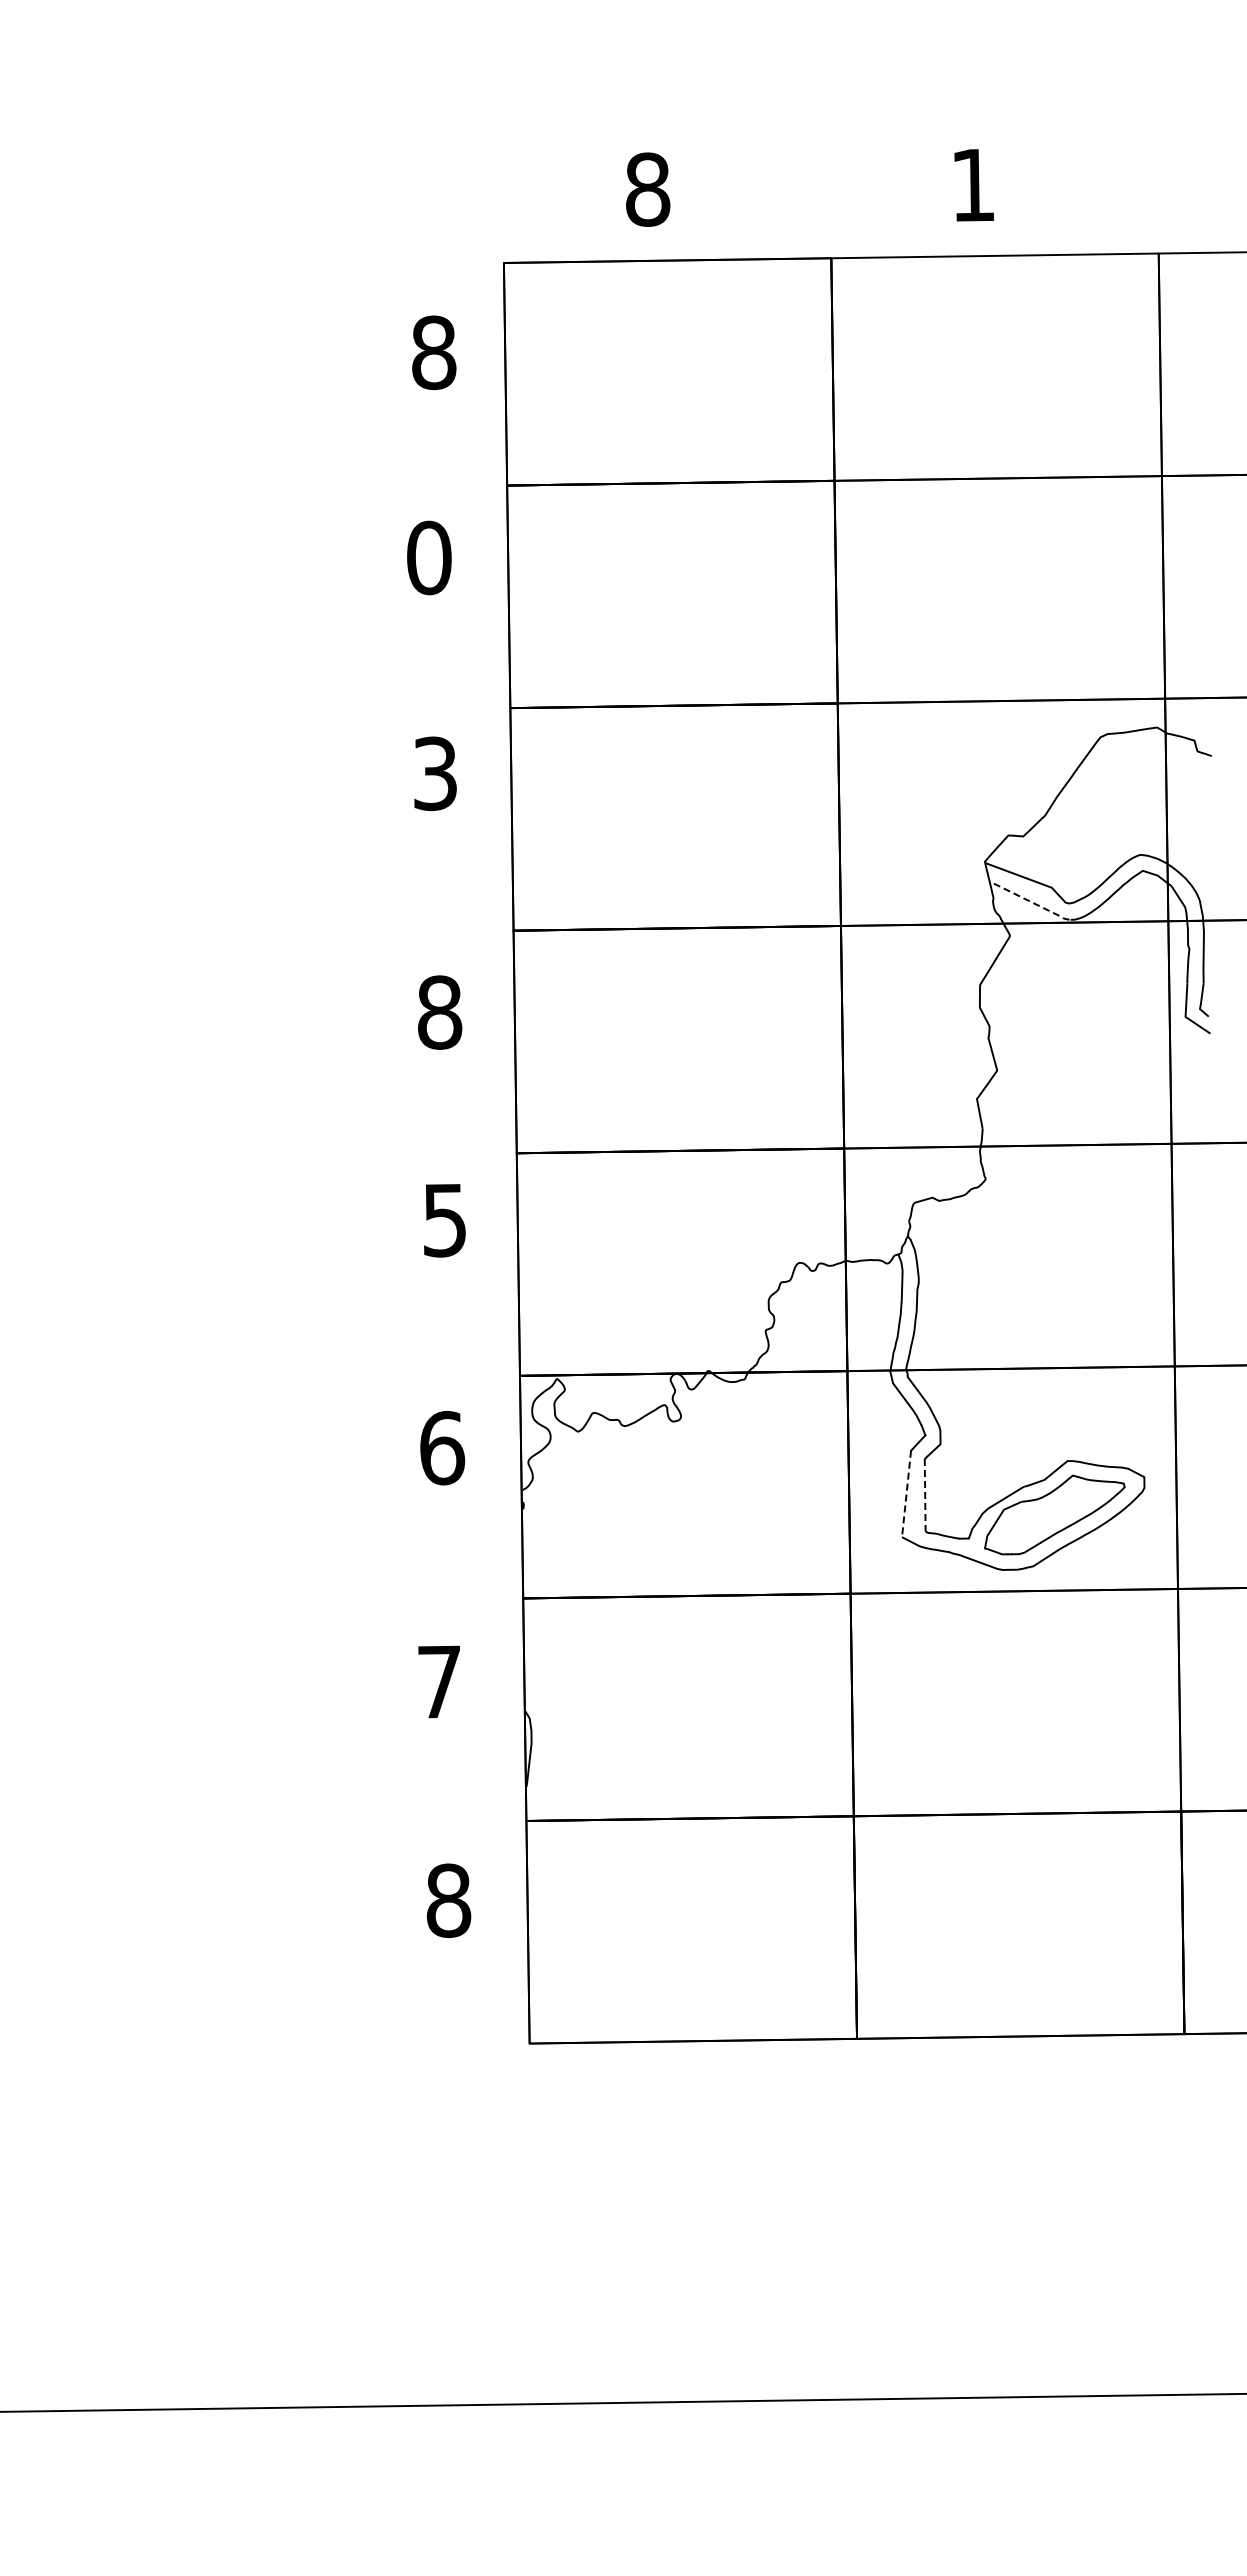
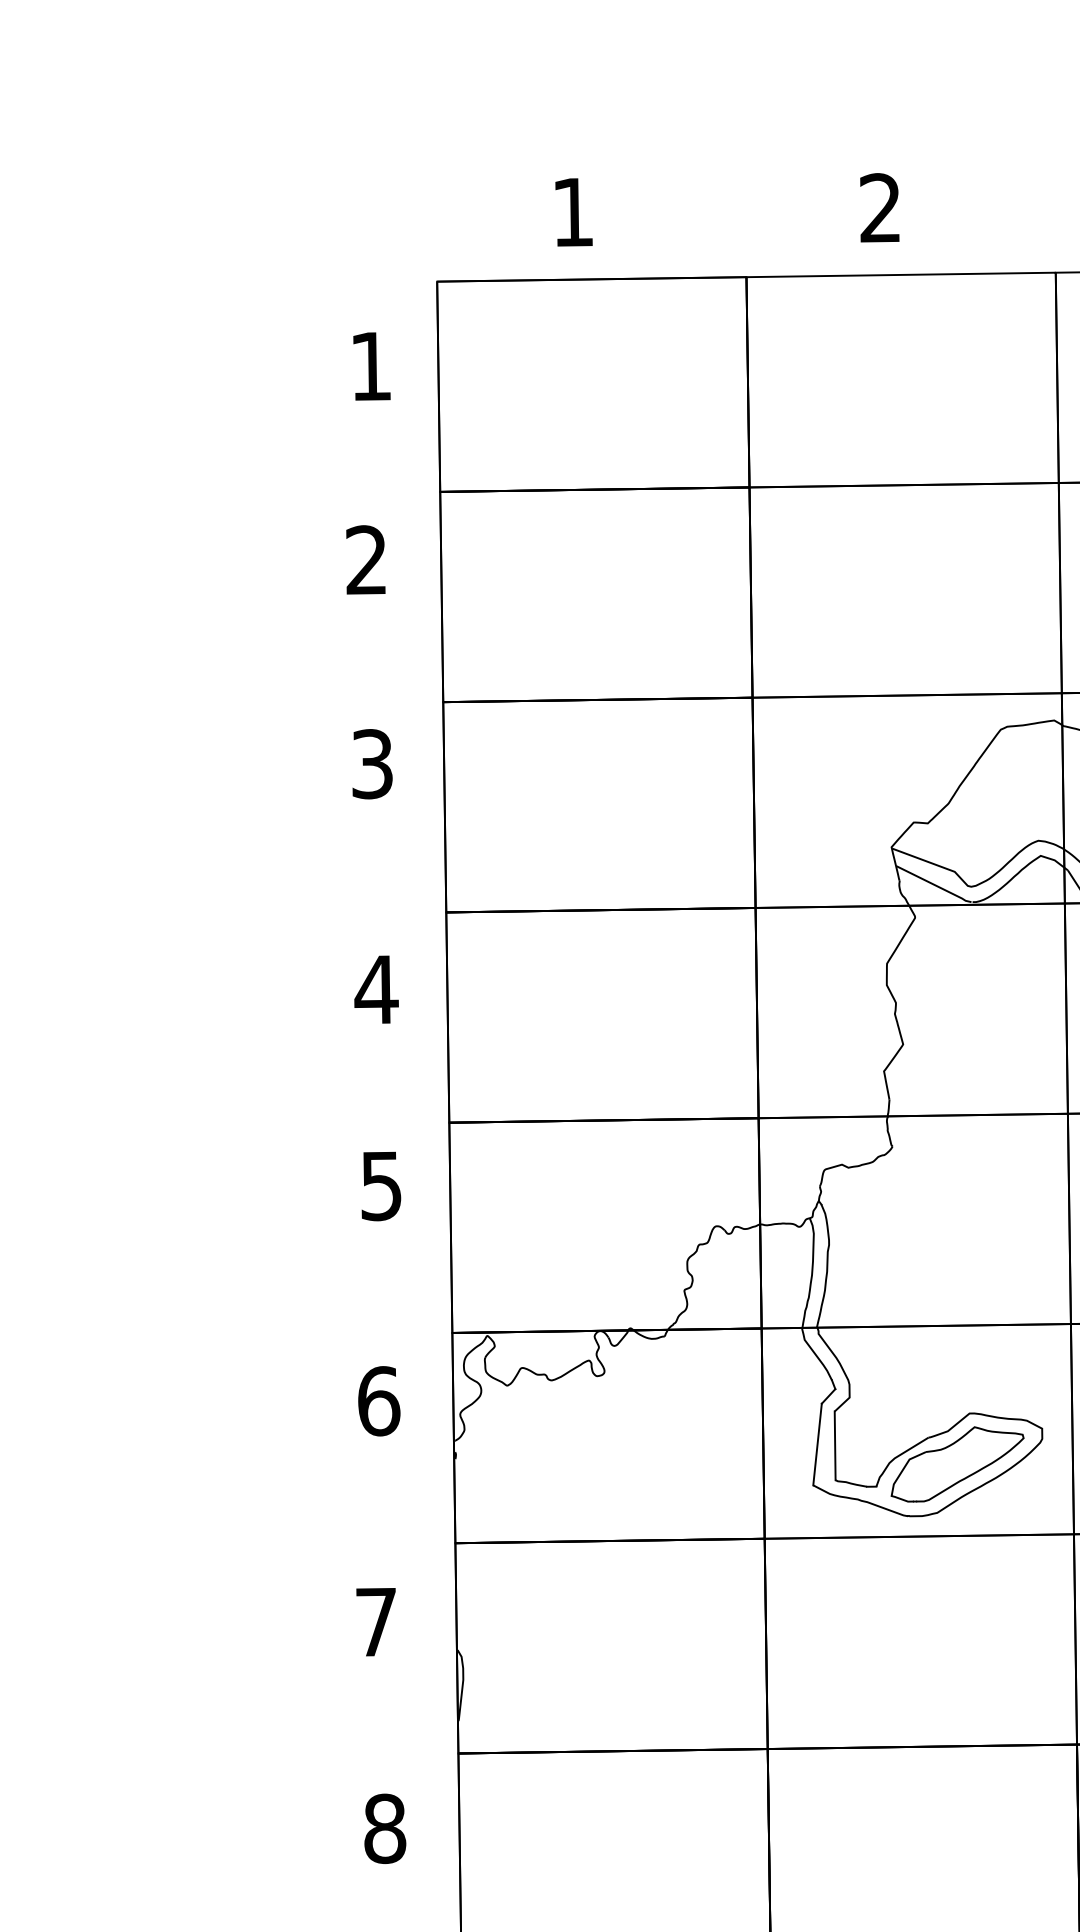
text: (972, 184) -> (879, 207), 1 -> 2
text: (648, 189) -> (573, 212), 8 -> 1
text: (434, 352) -> (371, 366), 8 -> 1
text: (429, 557) -> (366, 559), 0 -> 2
line: (1031, 901) -> (935, 884), dashed -> solid
text: (439, 1012) -> (376, 989), 8 -> 4
line: (906, 1494) -> (817, 1445), dashed -> solid
line: (925, 1495) -> (835, 1445), dashed -> solid

